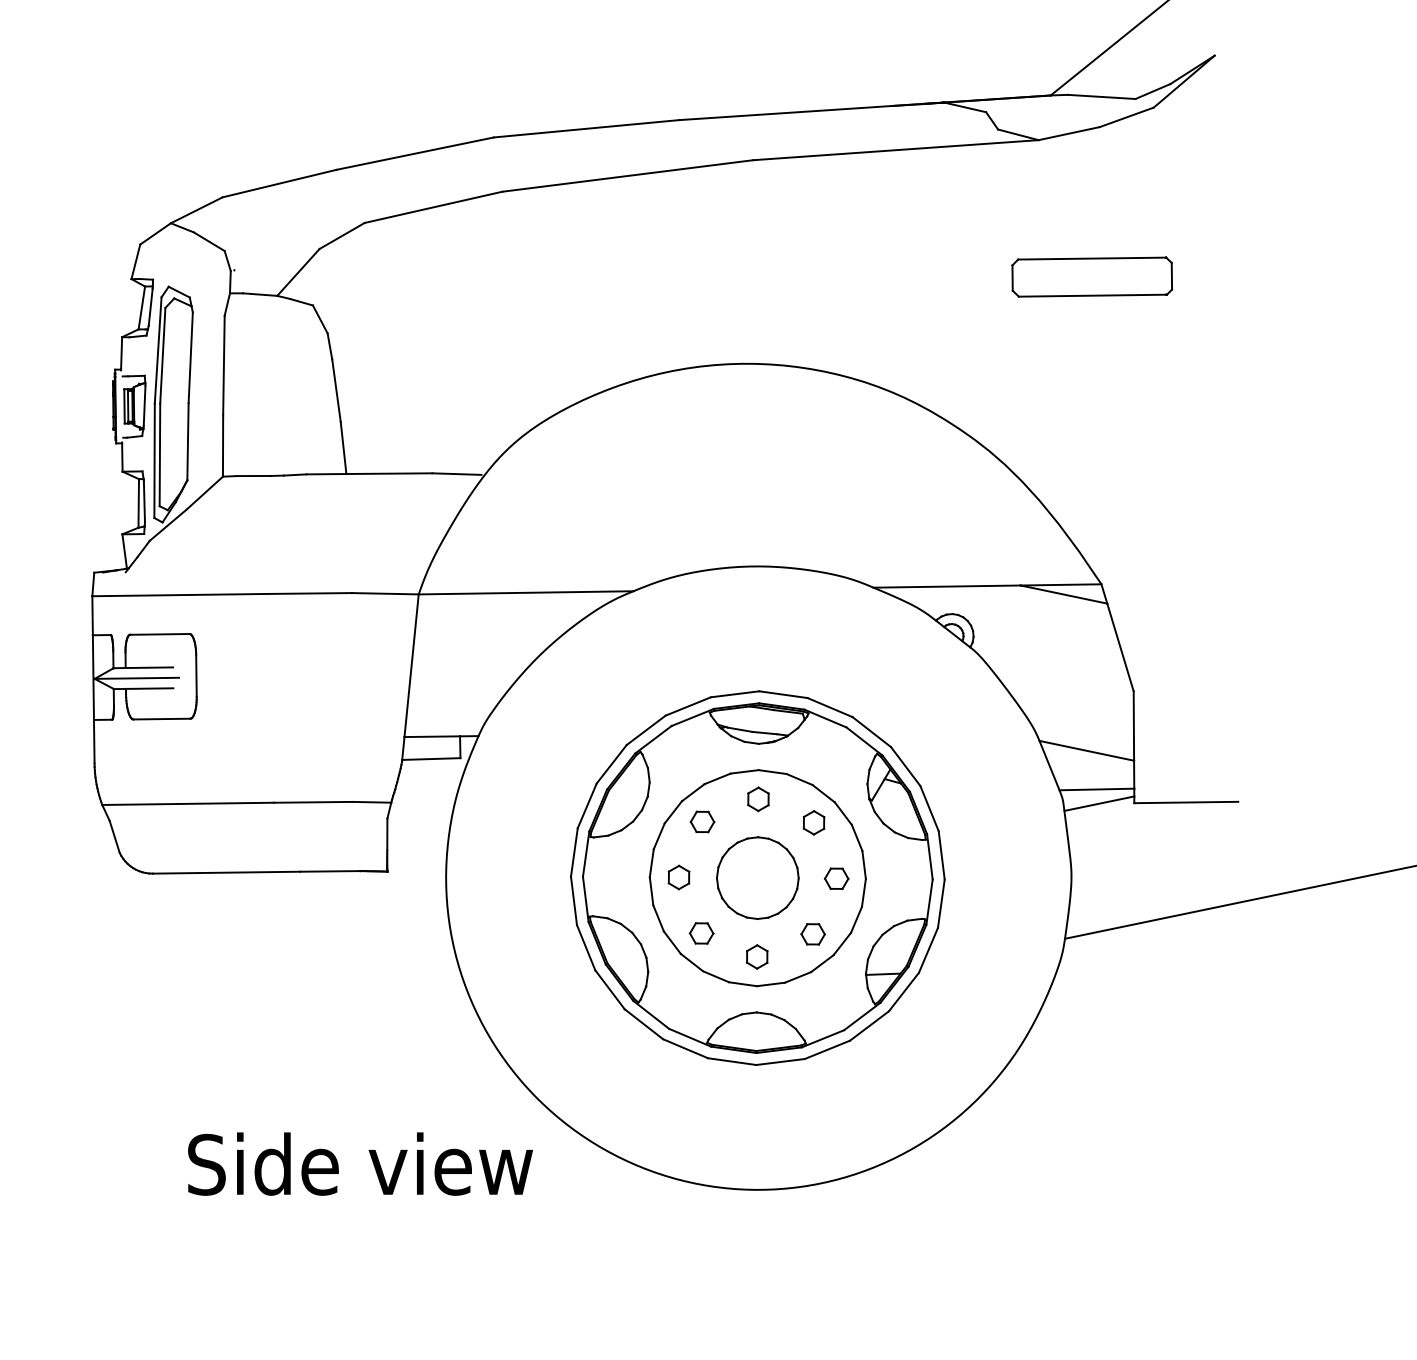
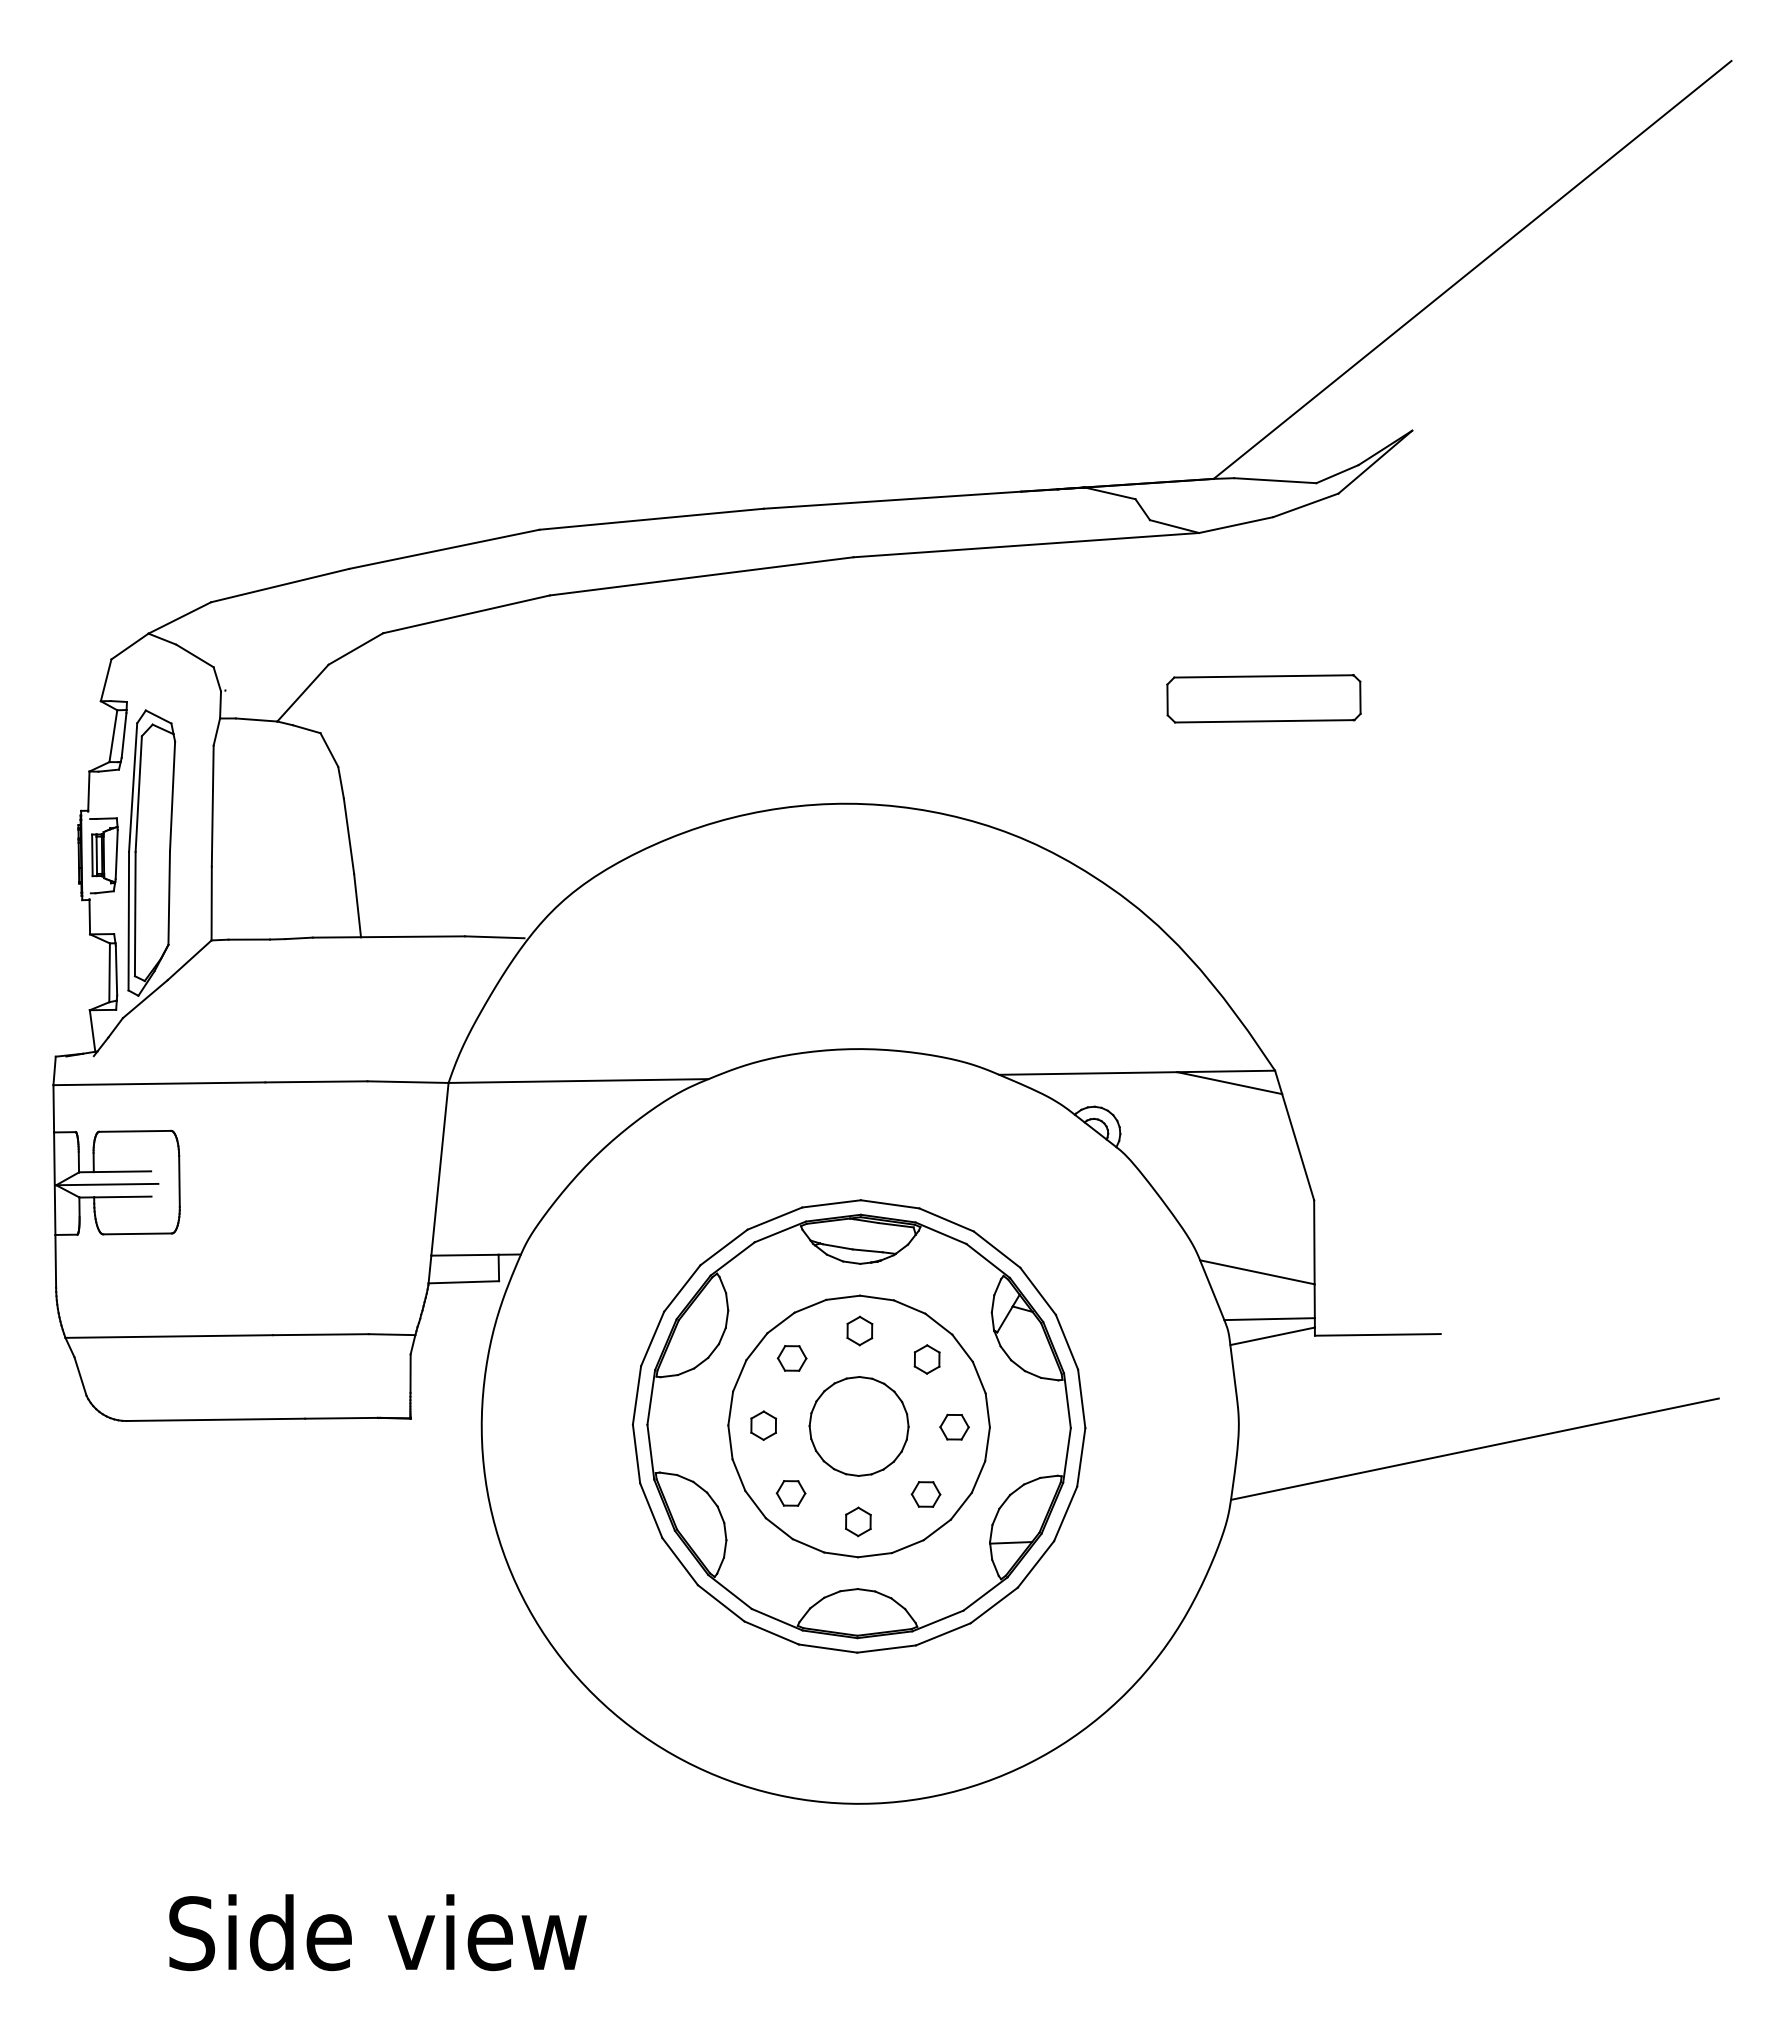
text: (360, 1163) -> (377, 1932), moved

